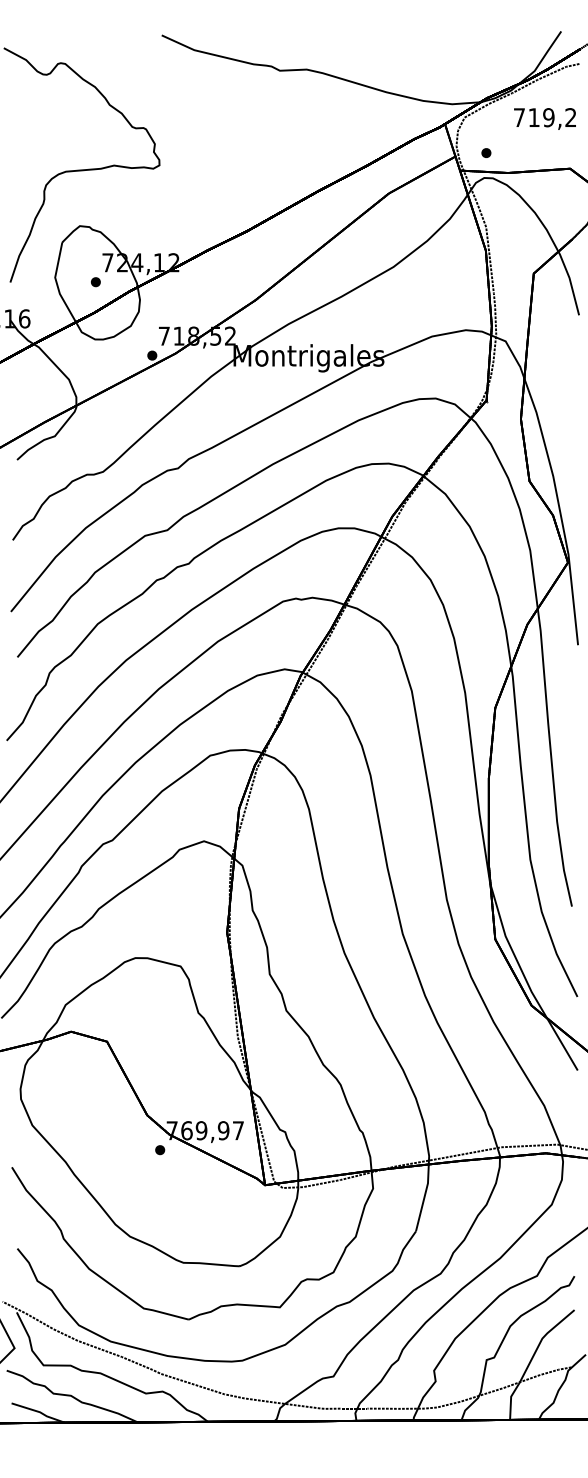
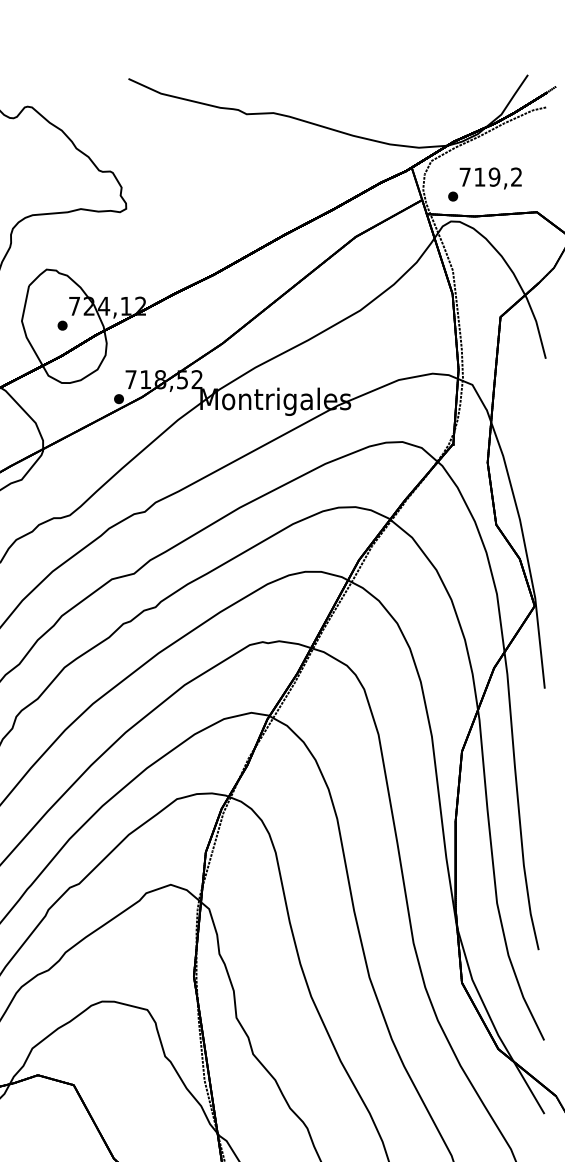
text: (544, 118) -> (490, 178), moved

